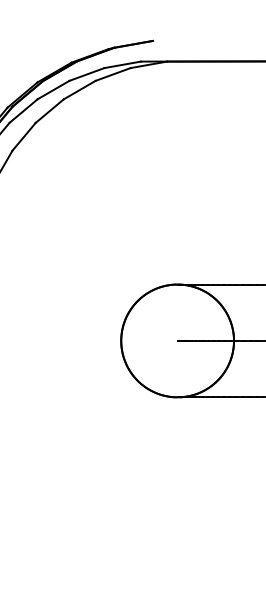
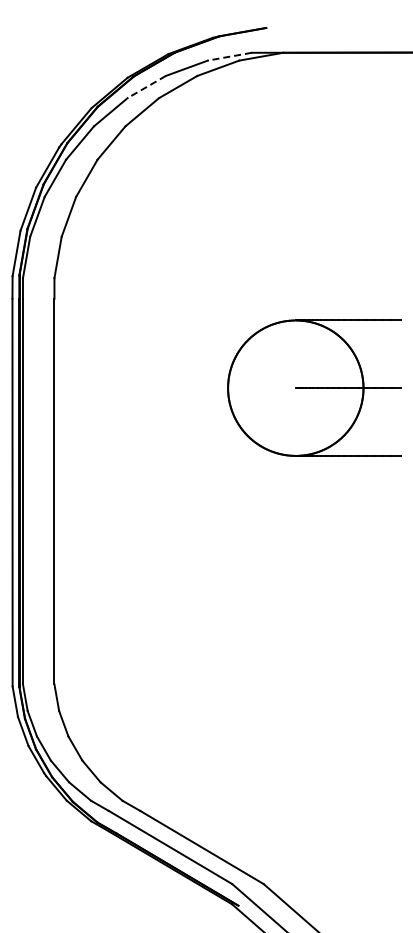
line: (122, 64) -> (229, 56), solid -> dashed
line: (53, 90) -> (146, 87), solid -> dashed

